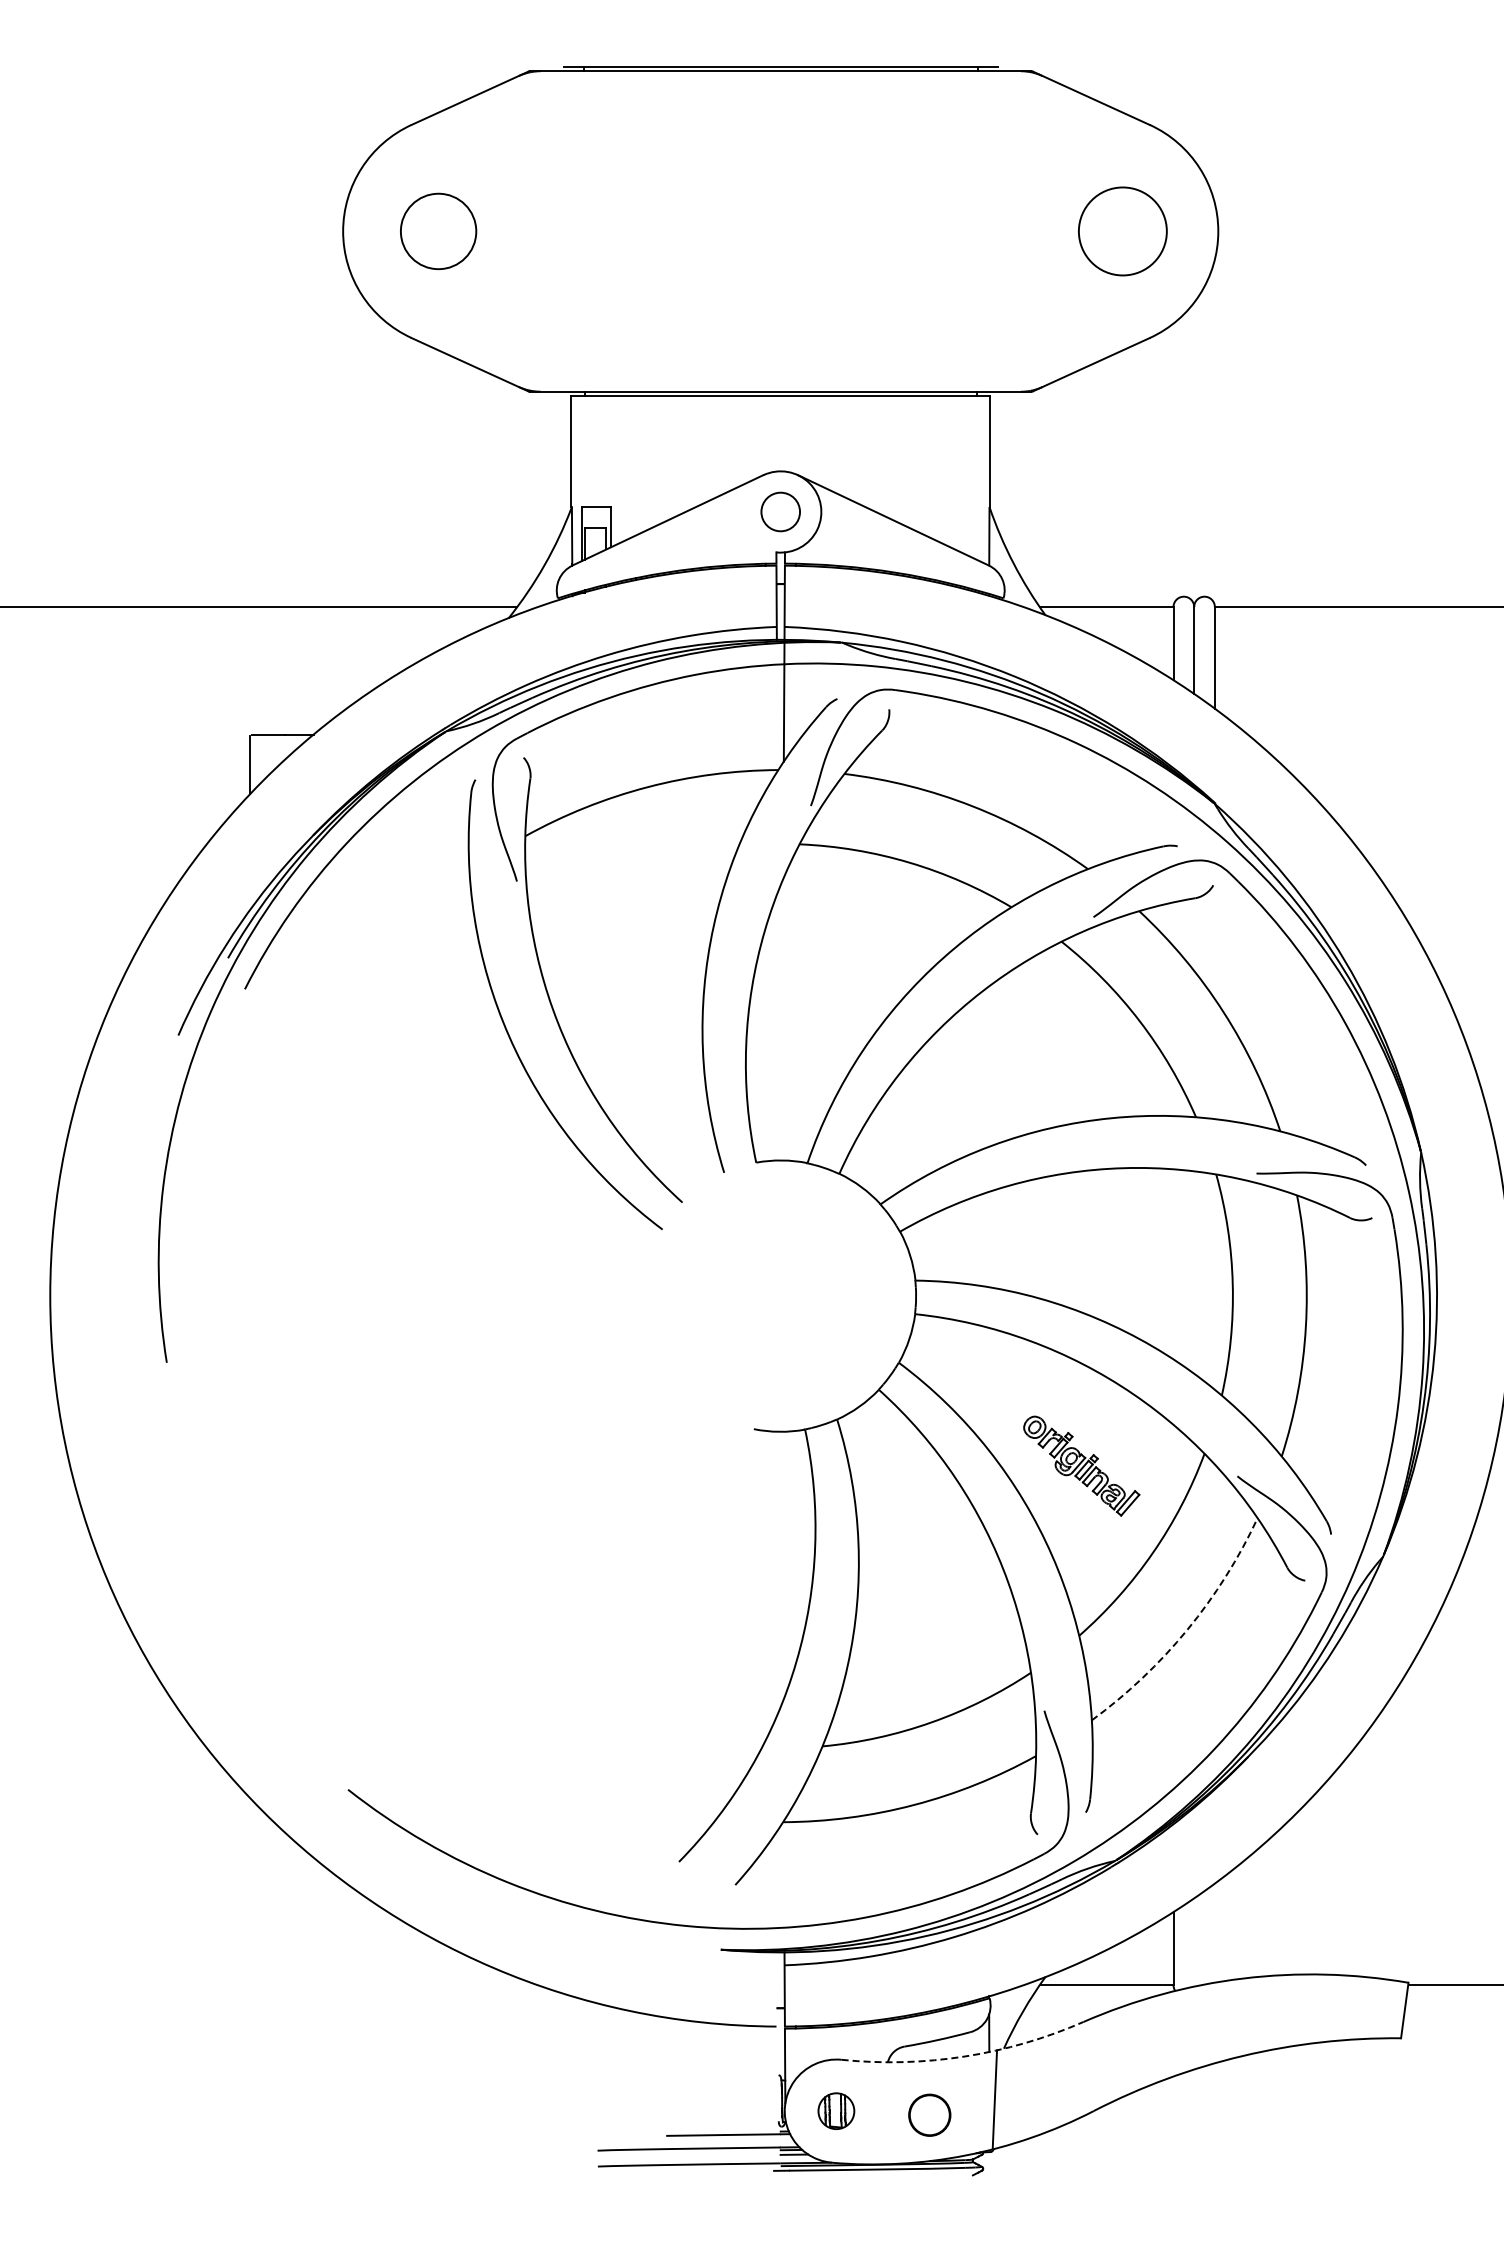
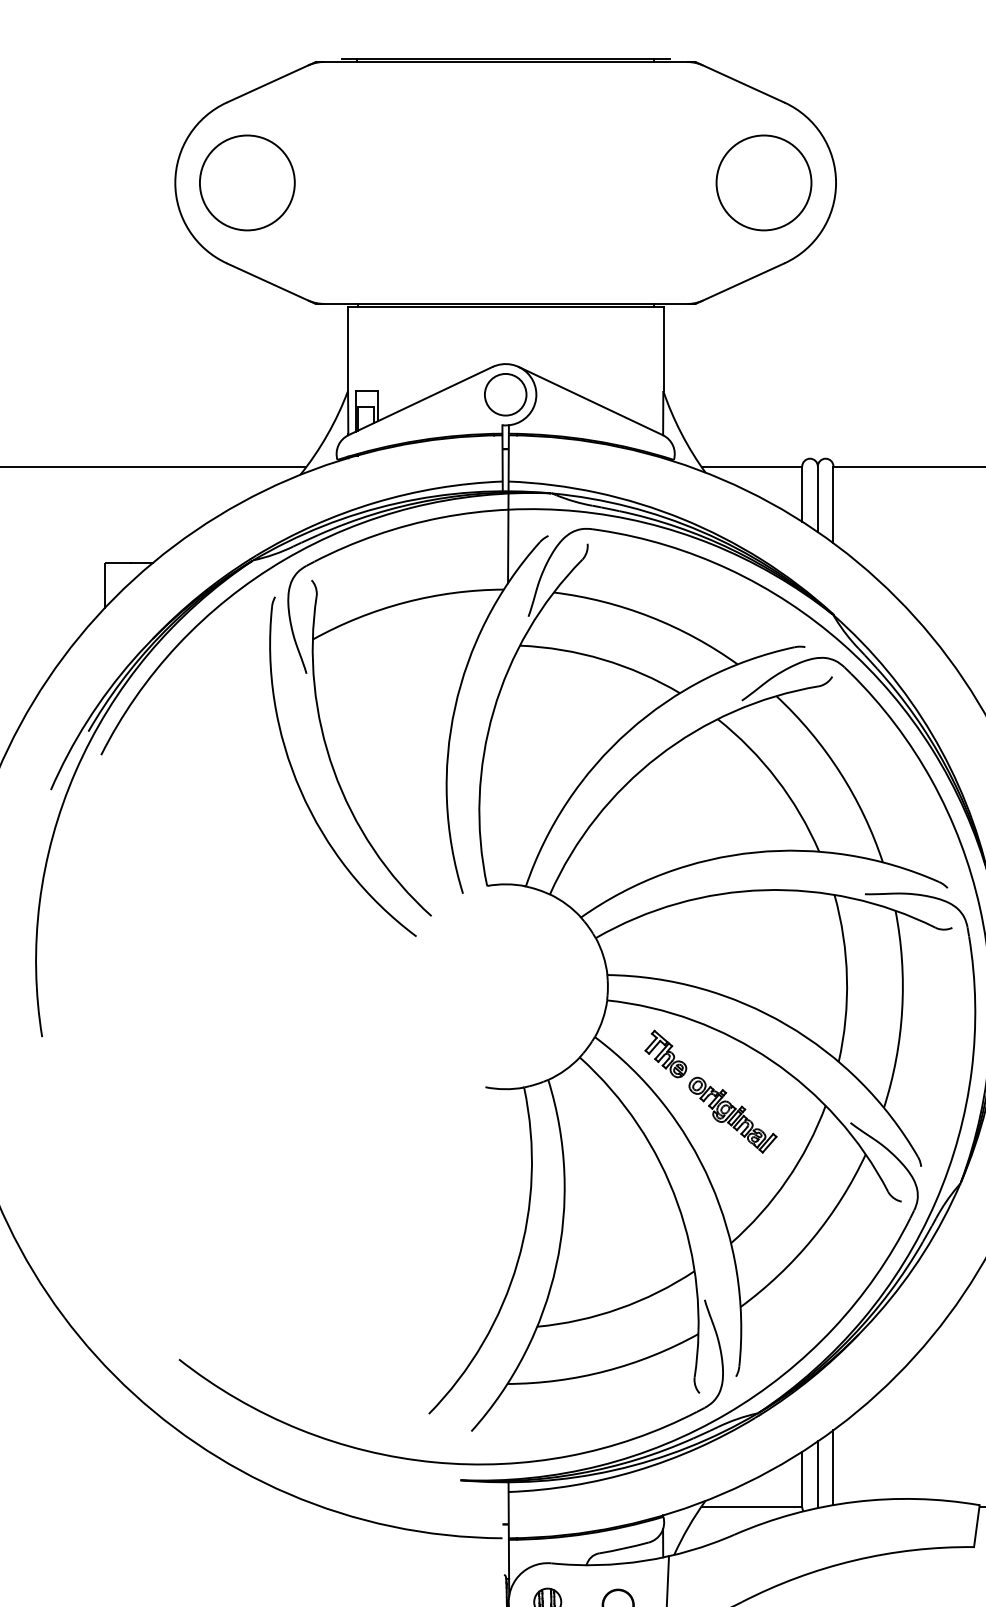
circle: (438, 231) -> (247, 182), size x1.67
circle: (1122, 231) -> (763, 182), size x1.43
circle: (780, 511) -> (505, 394), size x1.43
part: (992, 1384) -> (665, 1053), added
arc: (1187, 1629) -> (812, 1238), dashed -> solid
line: (1214, 1932) -> (833, 1467), added
line: (1194, 1941) -> (818, 1474), added
arc: (964, 2056) -> (644, 1560), dashed -> solid

